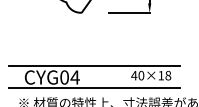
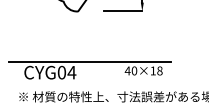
line: (94, 87) -> (90, 82), removed

